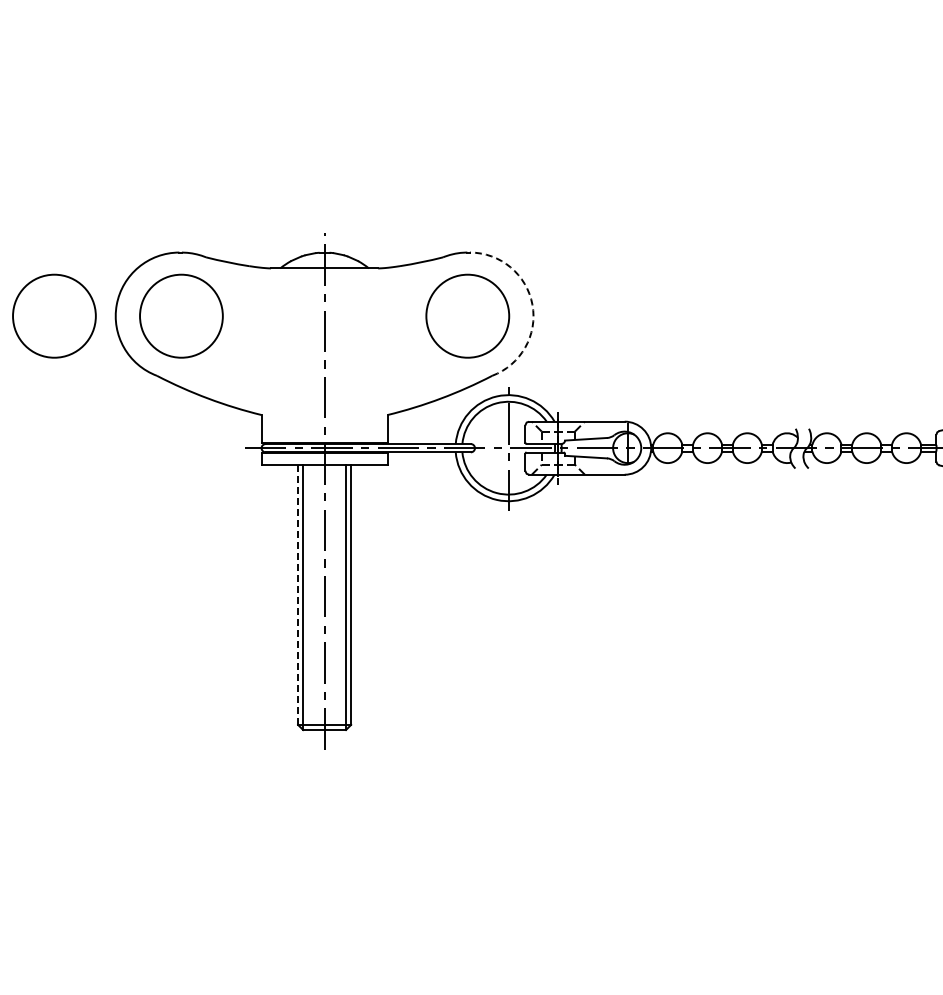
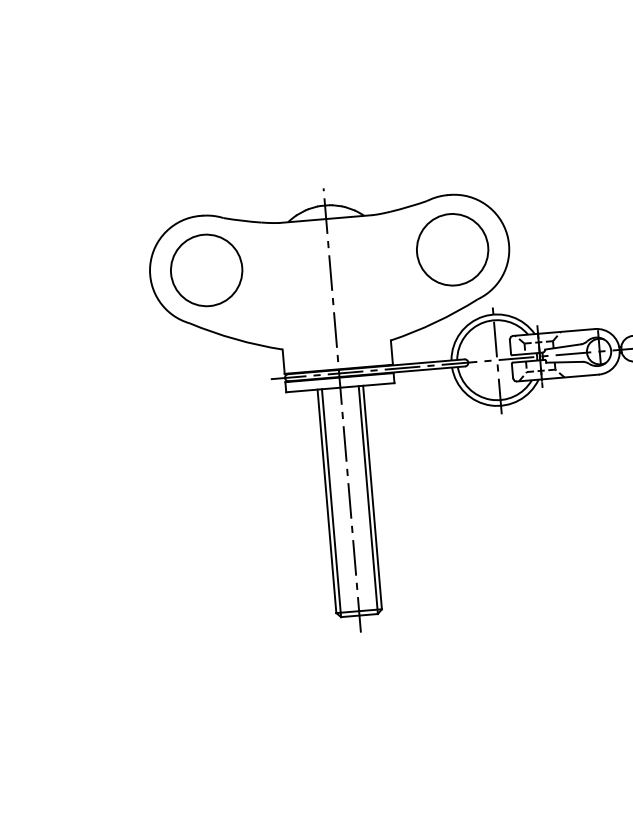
arc: (532, 304) -> (507, 235), dashed -> solid
part: (54, 315) -> (97, 278), removed
line: (298, 595) -> (327, 501), dashed -> solid

